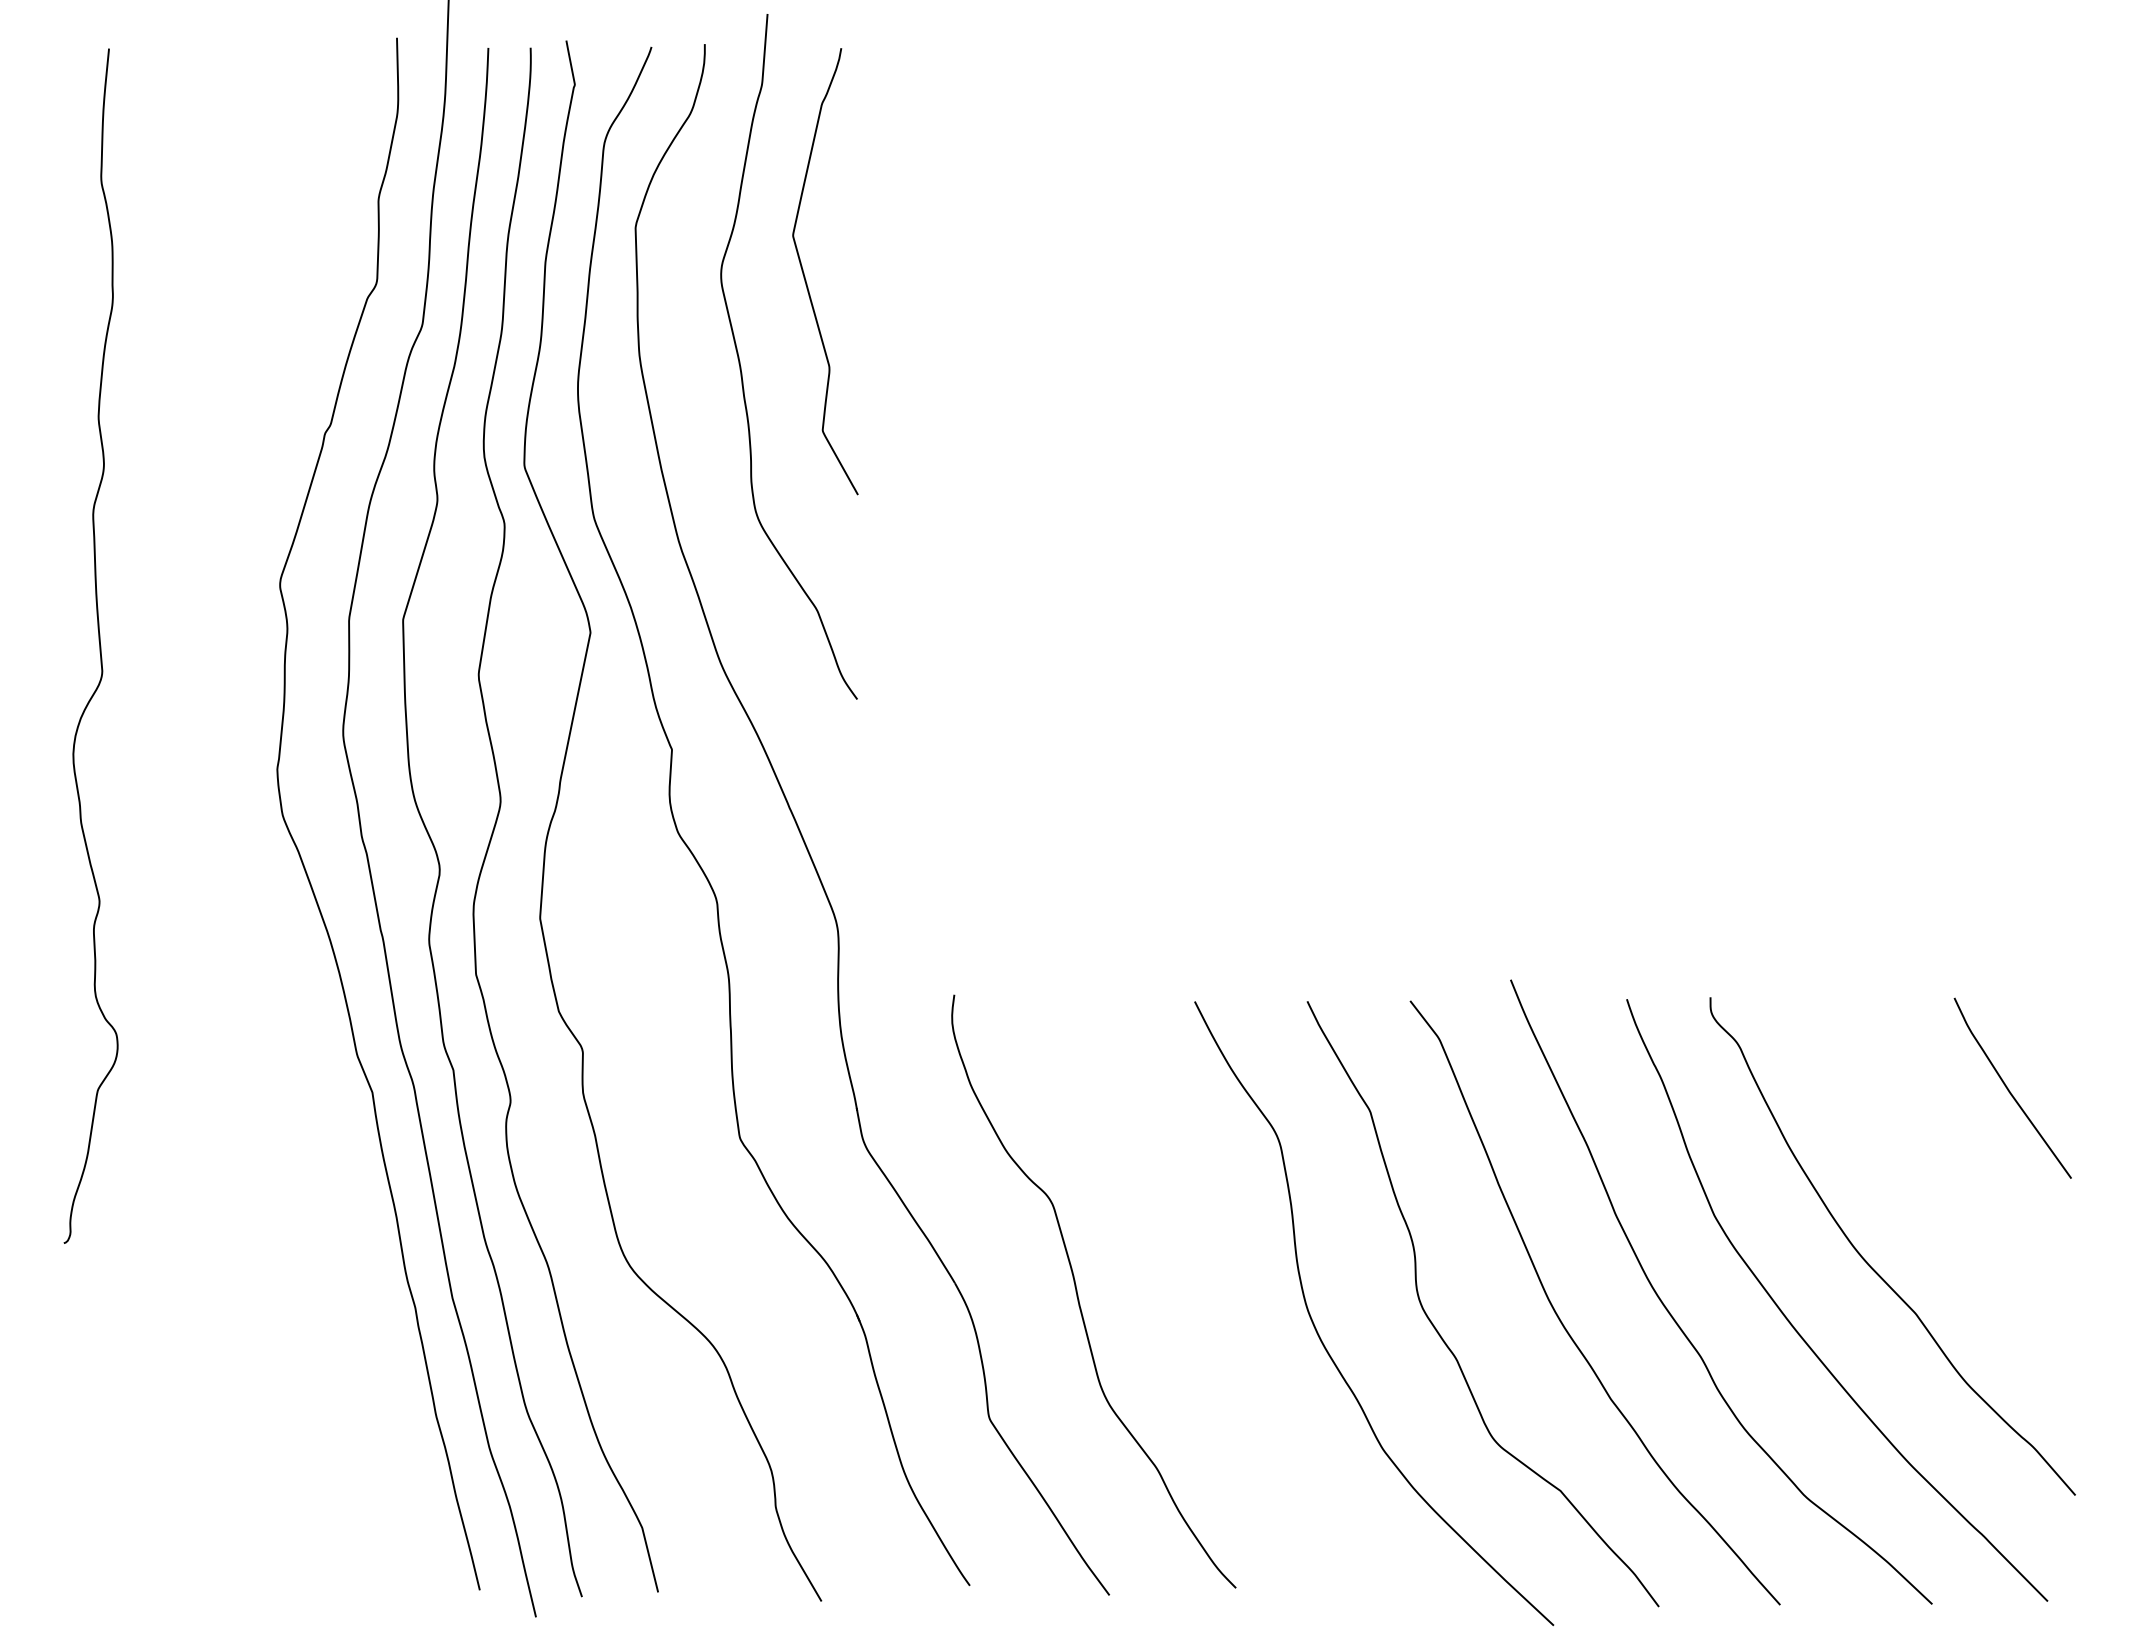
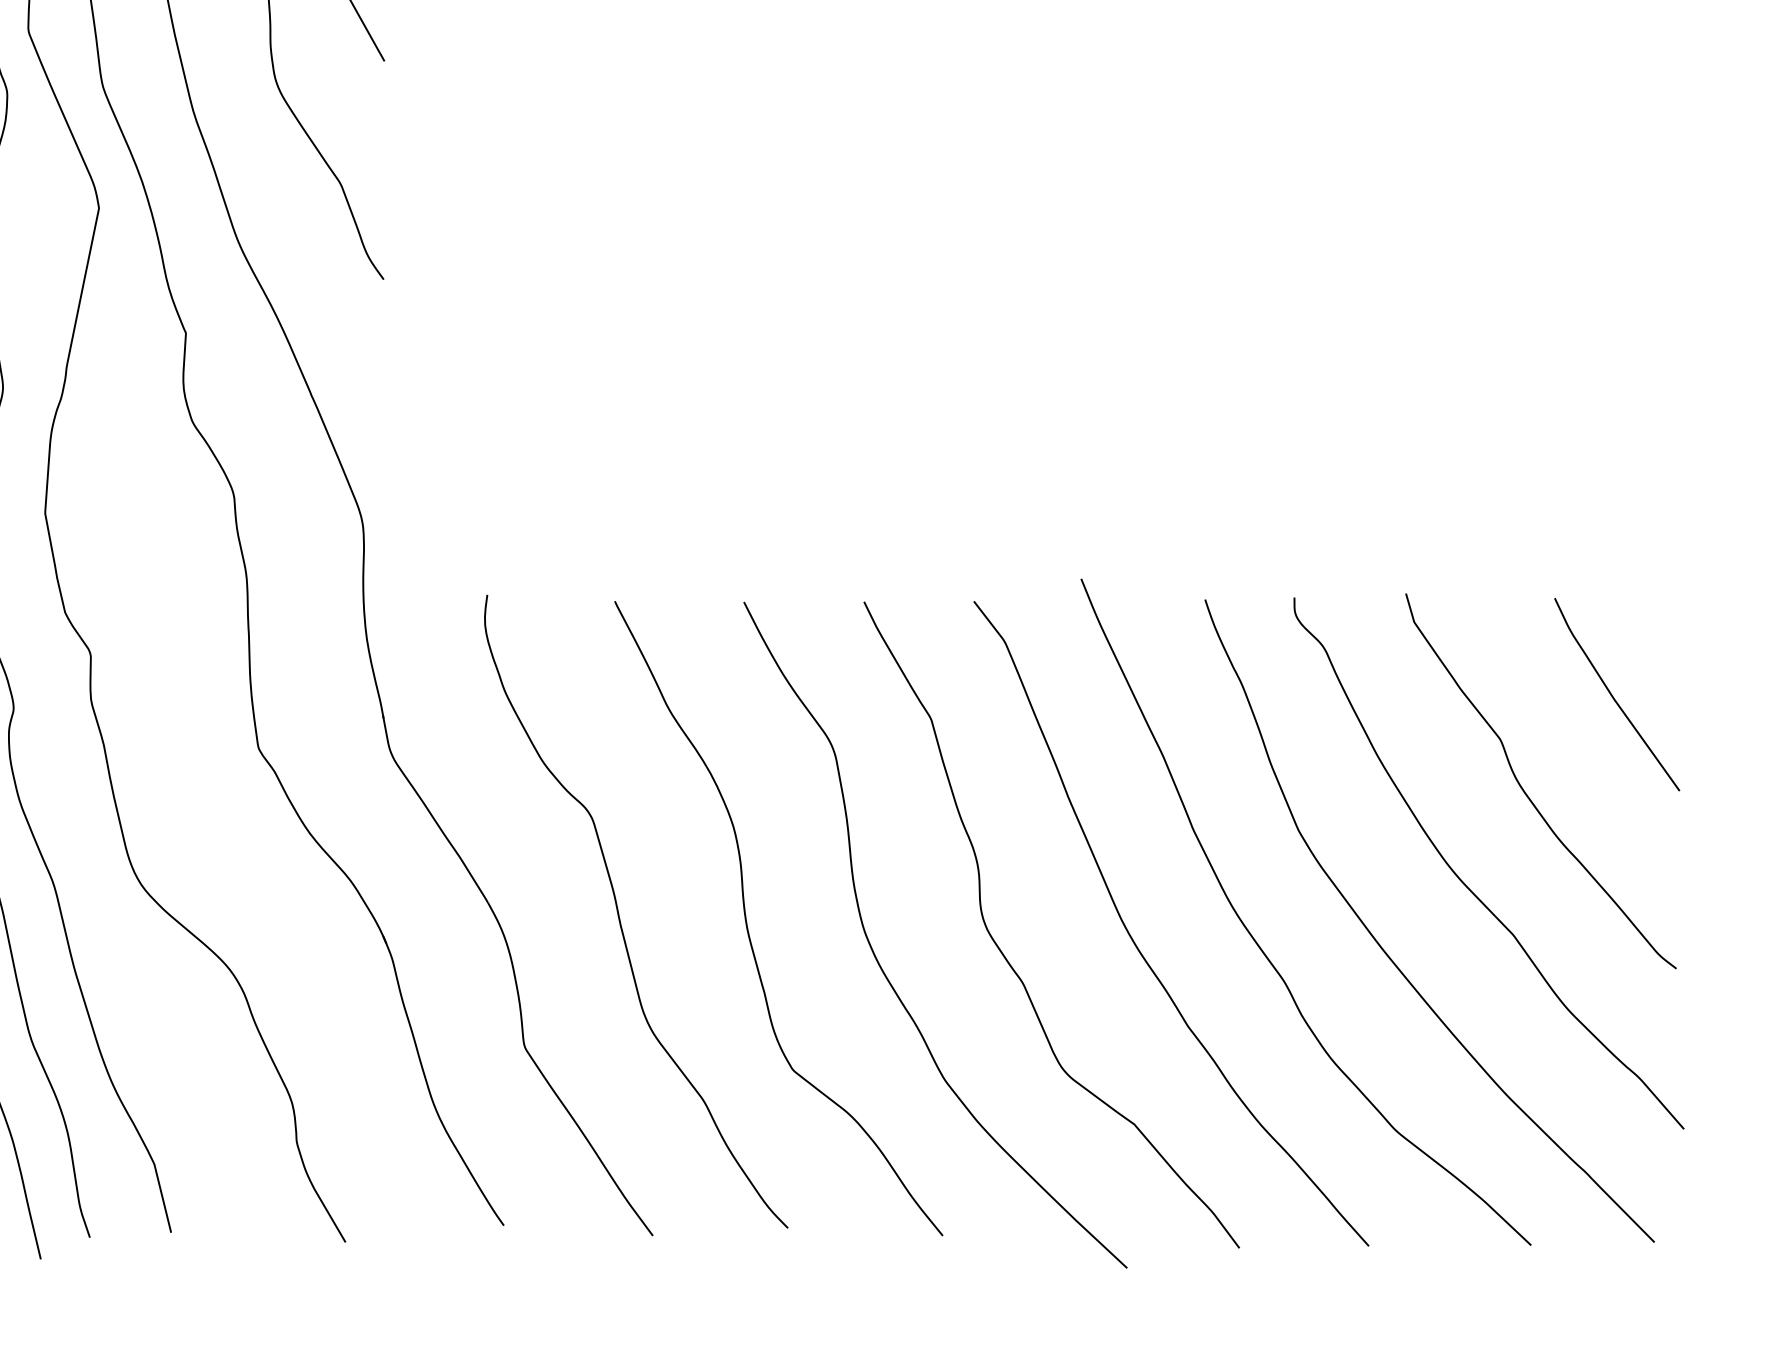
curve: (1927, 1179) -> (1526, 792), added
curve: (1198, 1303) -> (747, 924), added

